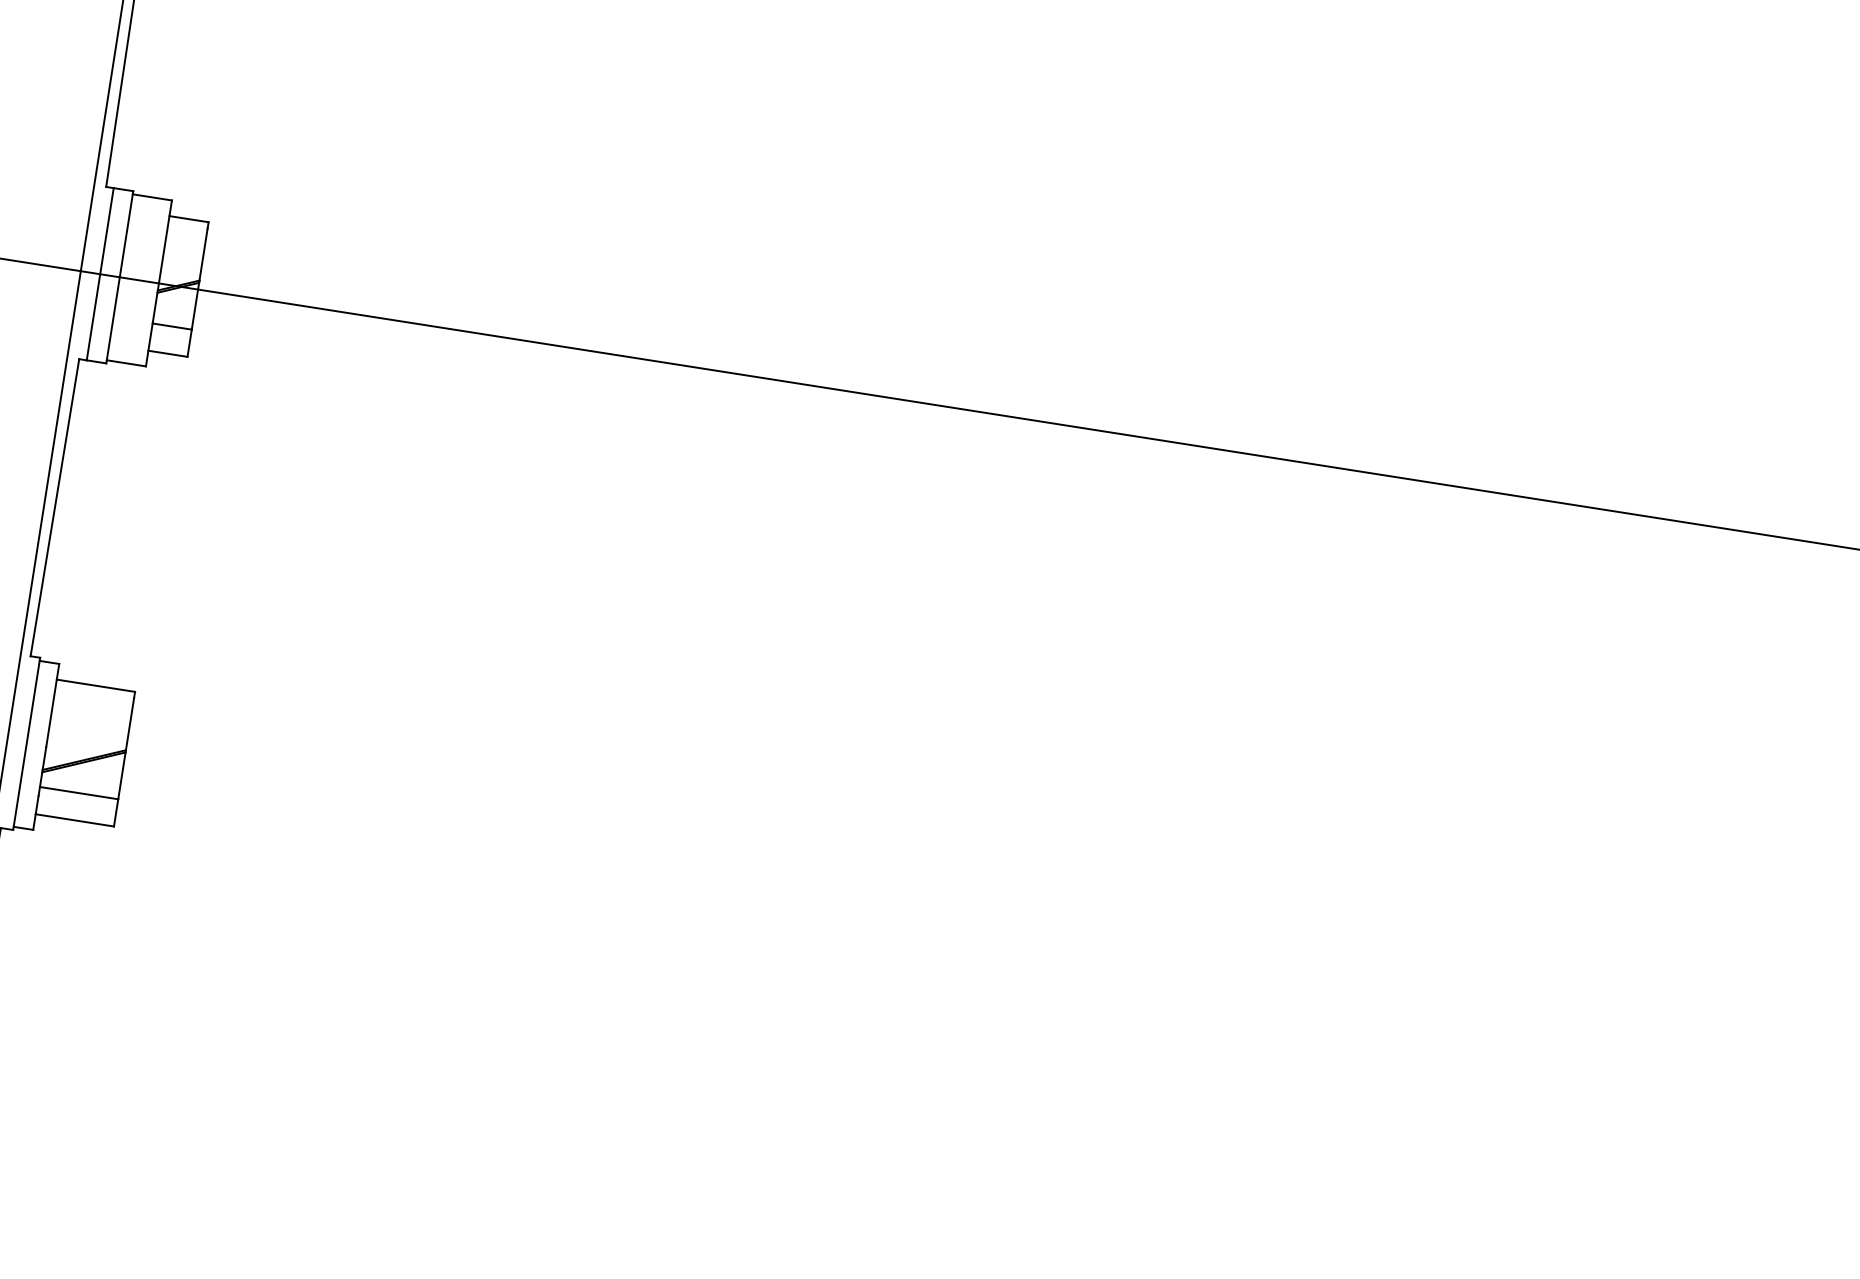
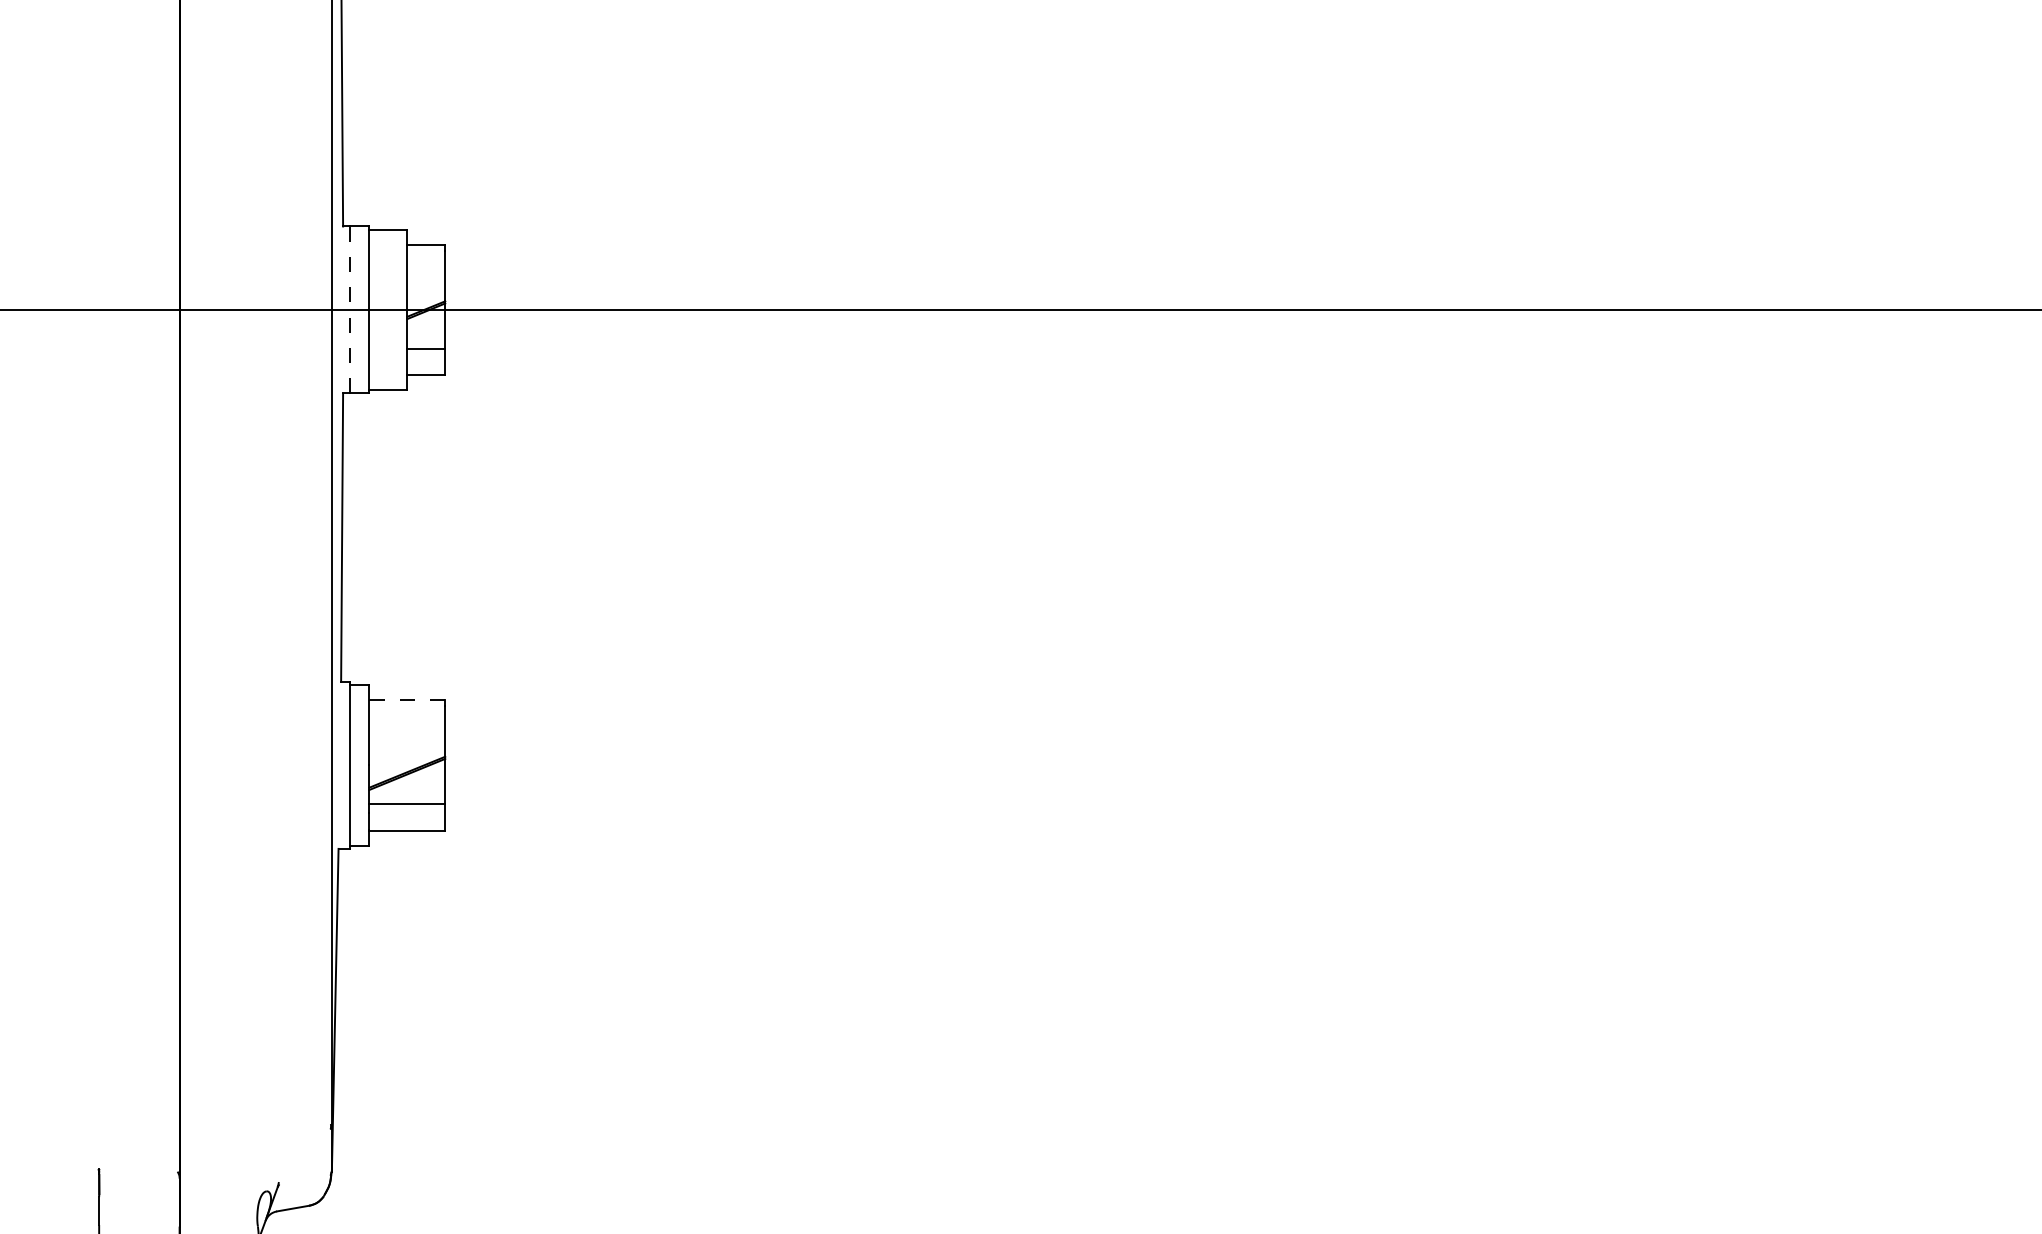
line: (100, 273) -> (350, 309), solid -> dashed
line: (96, 686) -> (407, 700), solid -> dashed

